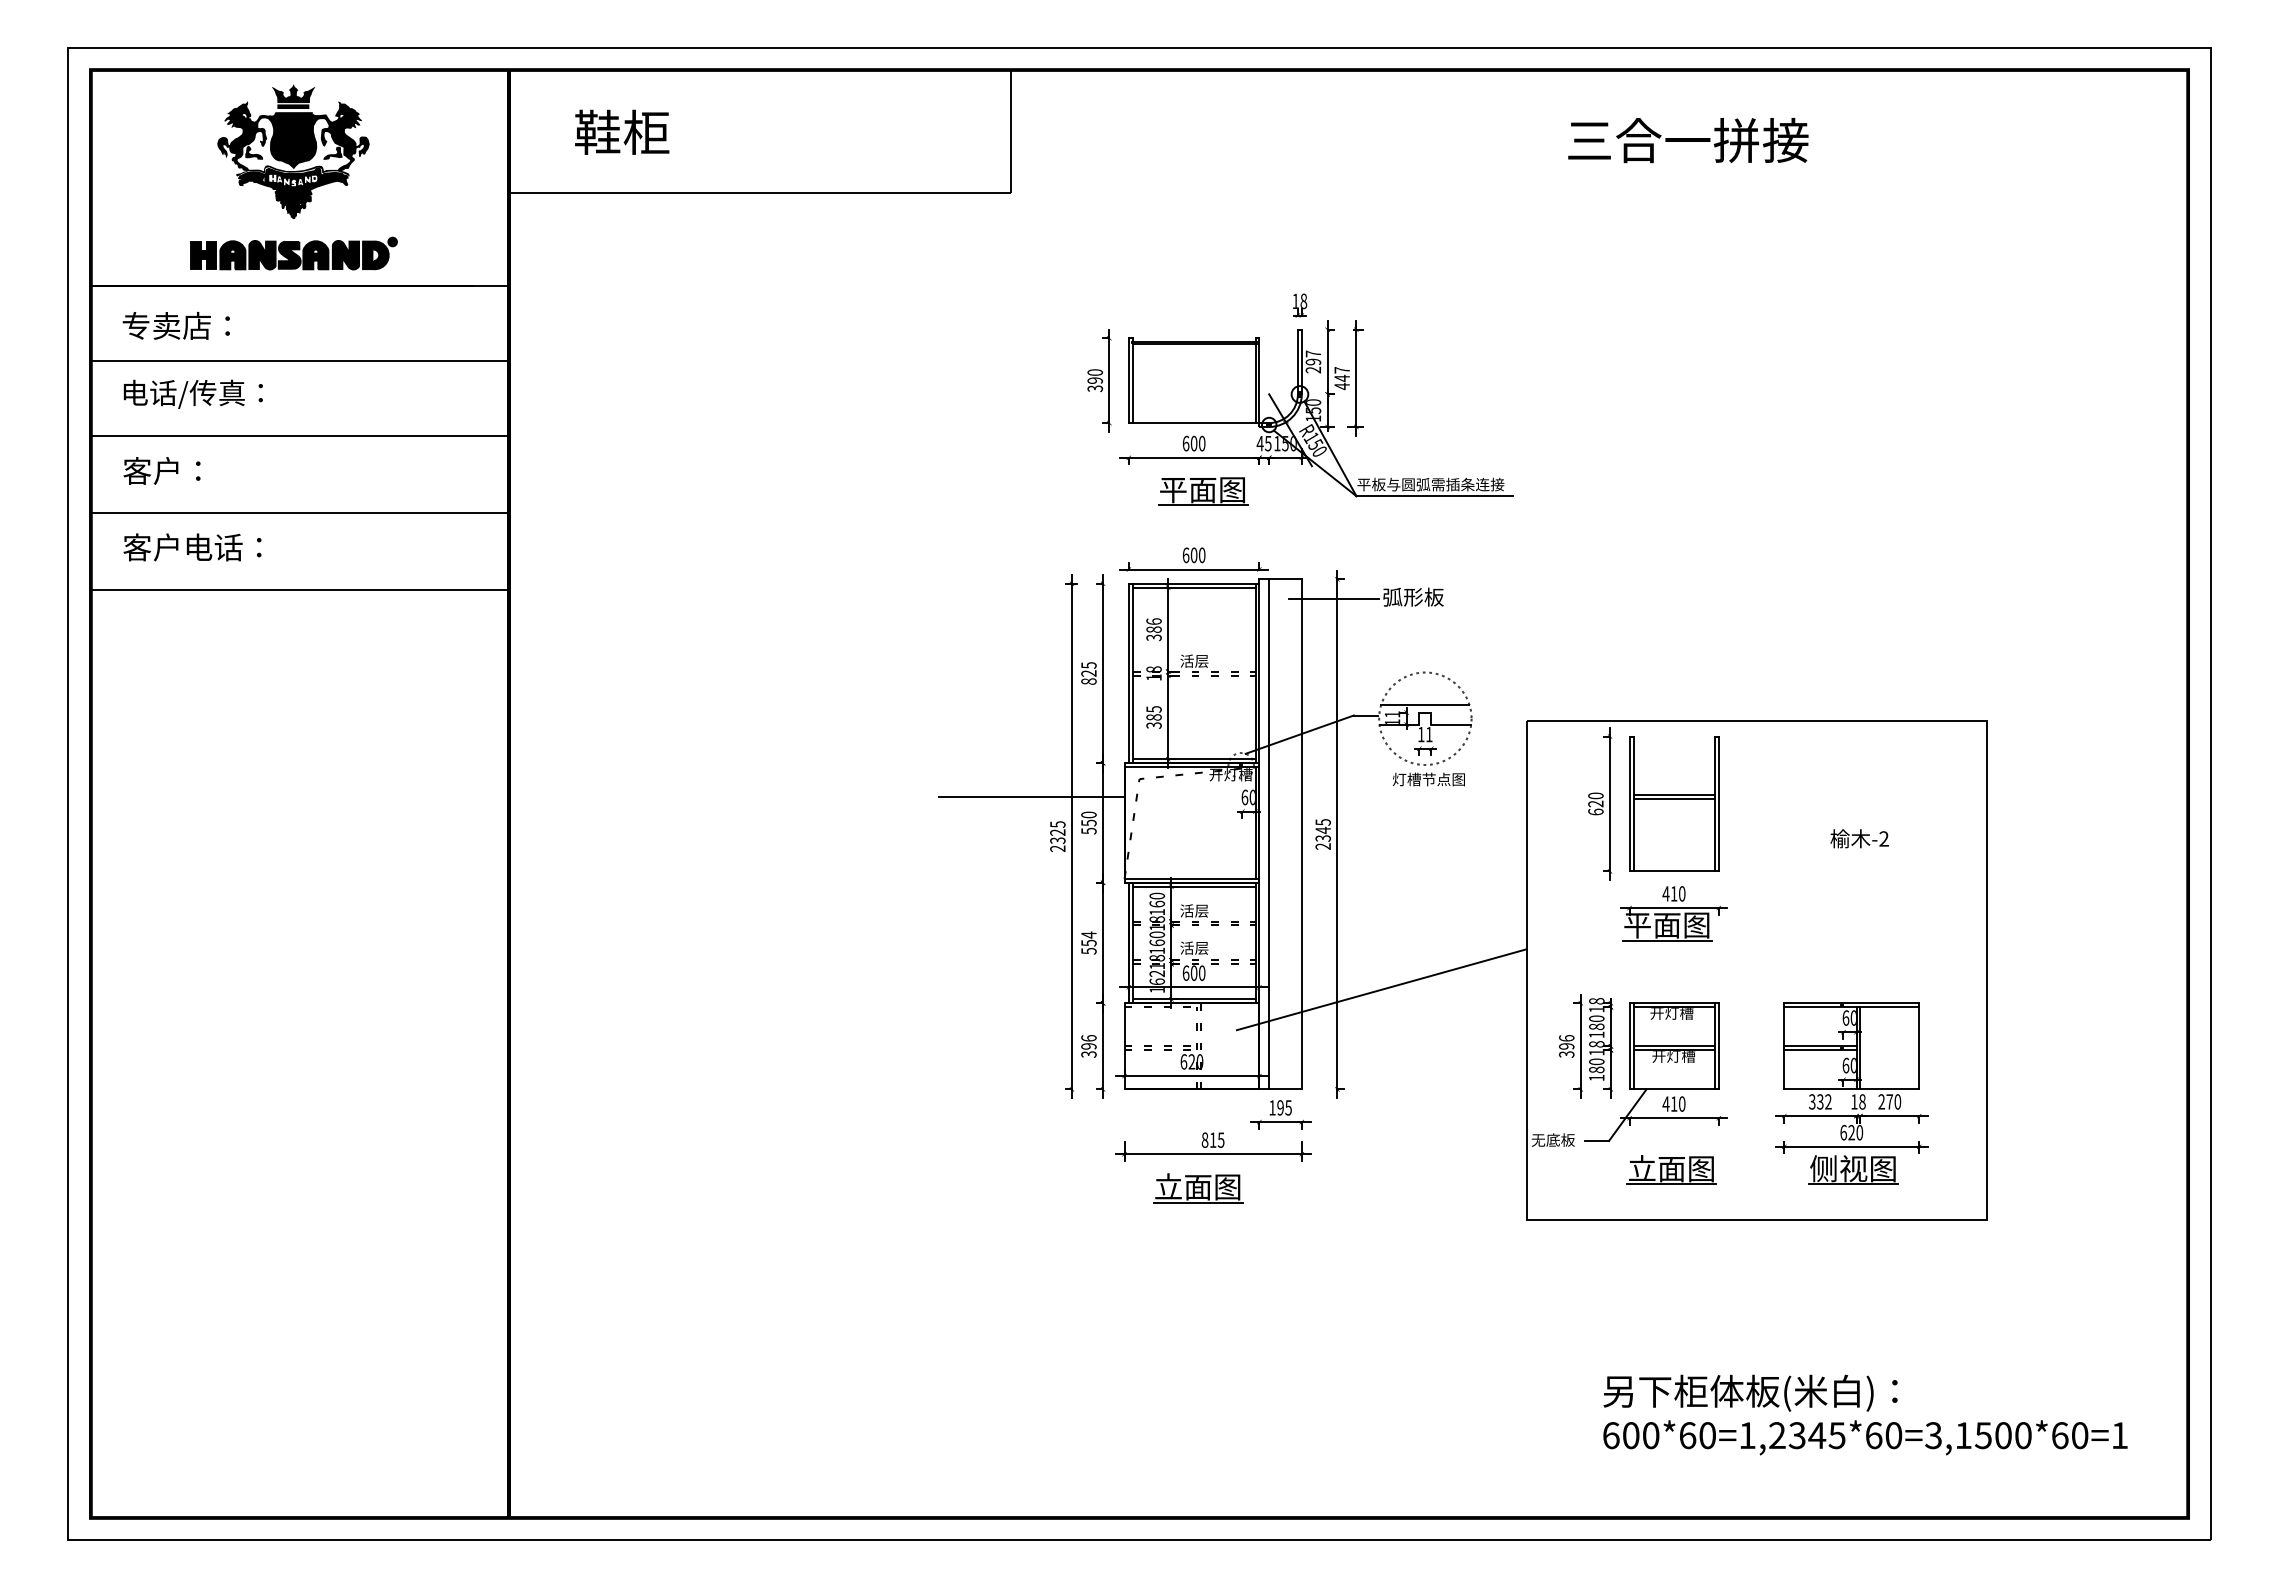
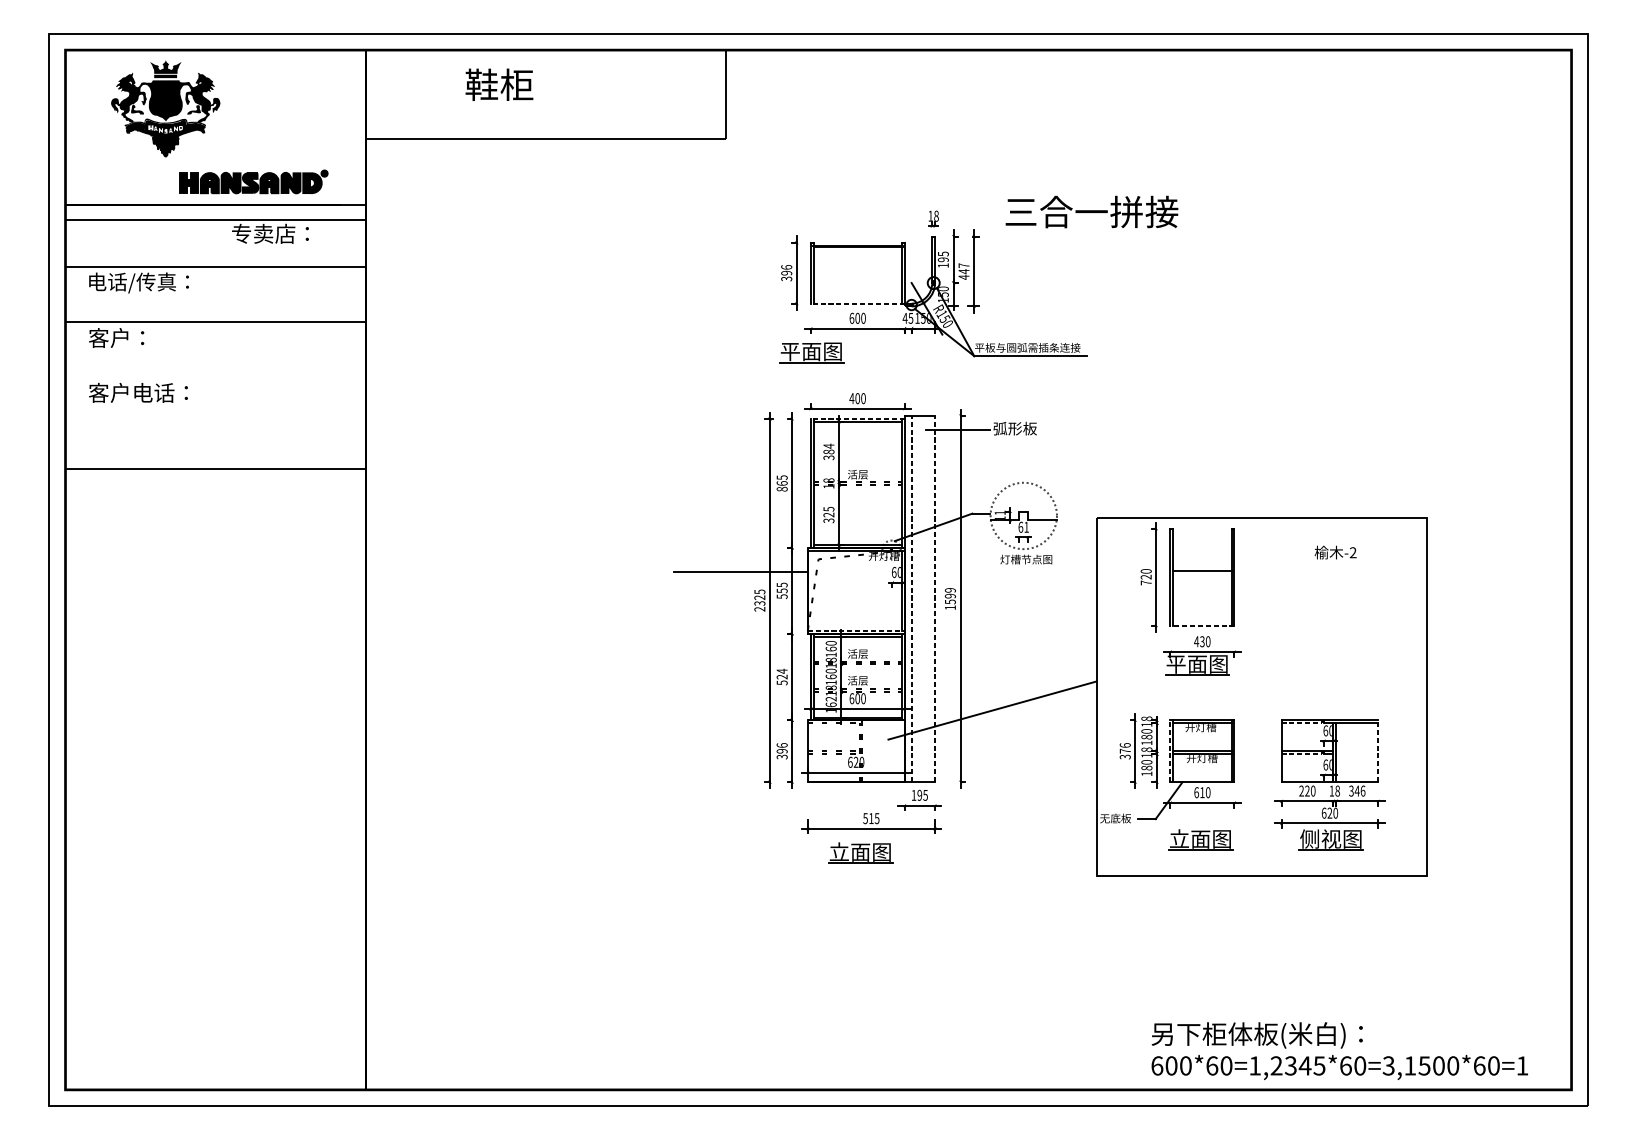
text: (622, 131) -> (499, 84), moved
text: (1688, 140) -> (1092, 212), moved
part: (293, 151) -> (165, 108), moved
part: (293, 253) -> (253, 181), moved
text: (175, 325) -> (269, 233), moved
line: (299, 361) -> (215, 219), moved
text: (1313, 361) -> (943, 259), 297 -> 195
text: (1094, 372) -> (786, 267), 390 -> 396
line: (1193, 423) -> (857, 303), solid -> dashed
line: (301, 436) -> (216, 267), moved
part: (1203, 491) -> (812, 352), moved
line: (299, 513) -> (215, 322), moved
text: (1185, 555) -> (851, 398), 600 -> 400
line: (1193, 583) -> (857, 418), solid -> dashed
line: (299, 590) -> (215, 469), moved
text: (1153, 621) -> (828, 446), 386 -> 384
text: (1088, 673) -> (781, 483), 825 -> 865
line: (1425, 704) -> (1023, 505), removed
text: (1153, 717) -> (828, 515), 385 -> 325
text: (1421, 734) -> (1021, 527), 11 -> 61
line: (1673, 799) -> (1201, 573), removed
text: (1595, 811) -> (1145, 582), 620 -> 720
text: (1088, 814) -> (781, 584), 550 -> 555
line: (1269, 833) -> (911, 598), solid -> dashed
line: (1301, 833) -> (934, 598), solid -> dashed
text: (1322, 834) -> (949, 599), 2345 -> 1599
text: (1859, 838) -> (1335, 552), moved
line: (1674, 871) -> (1202, 625), solid -> dashed
line: (1192, 878) -> (856, 630), solid -> dashed
text: (1673, 893) -> (1201, 641), 410 -> 430
text: (1088, 942) -> (781, 676), 554 -> 524
line: (1813, 1007) -> (1302, 723), solid -> dashed
line: (1629, 1045) -> (1170, 750), solid -> dashed
line: (1919, 1045) -> (1378, 750), solid -> dashed
text: (1566, 1046) -> (1125, 751), 396 -> 376
line: (1813, 1050) -> (1302, 754), solid -> dashed
text: (1820, 1101) -> (1307, 790), 332 -> 220
text: (1889, 1101) -> (1357, 790), 270 -> 346
text: (1665, 1103) -> (1196, 792), 410 -> 610
text: (1204, 1139) -> (865, 818), 815 -> 515
text: (1865, 1414) -> (1339, 1050), moved

